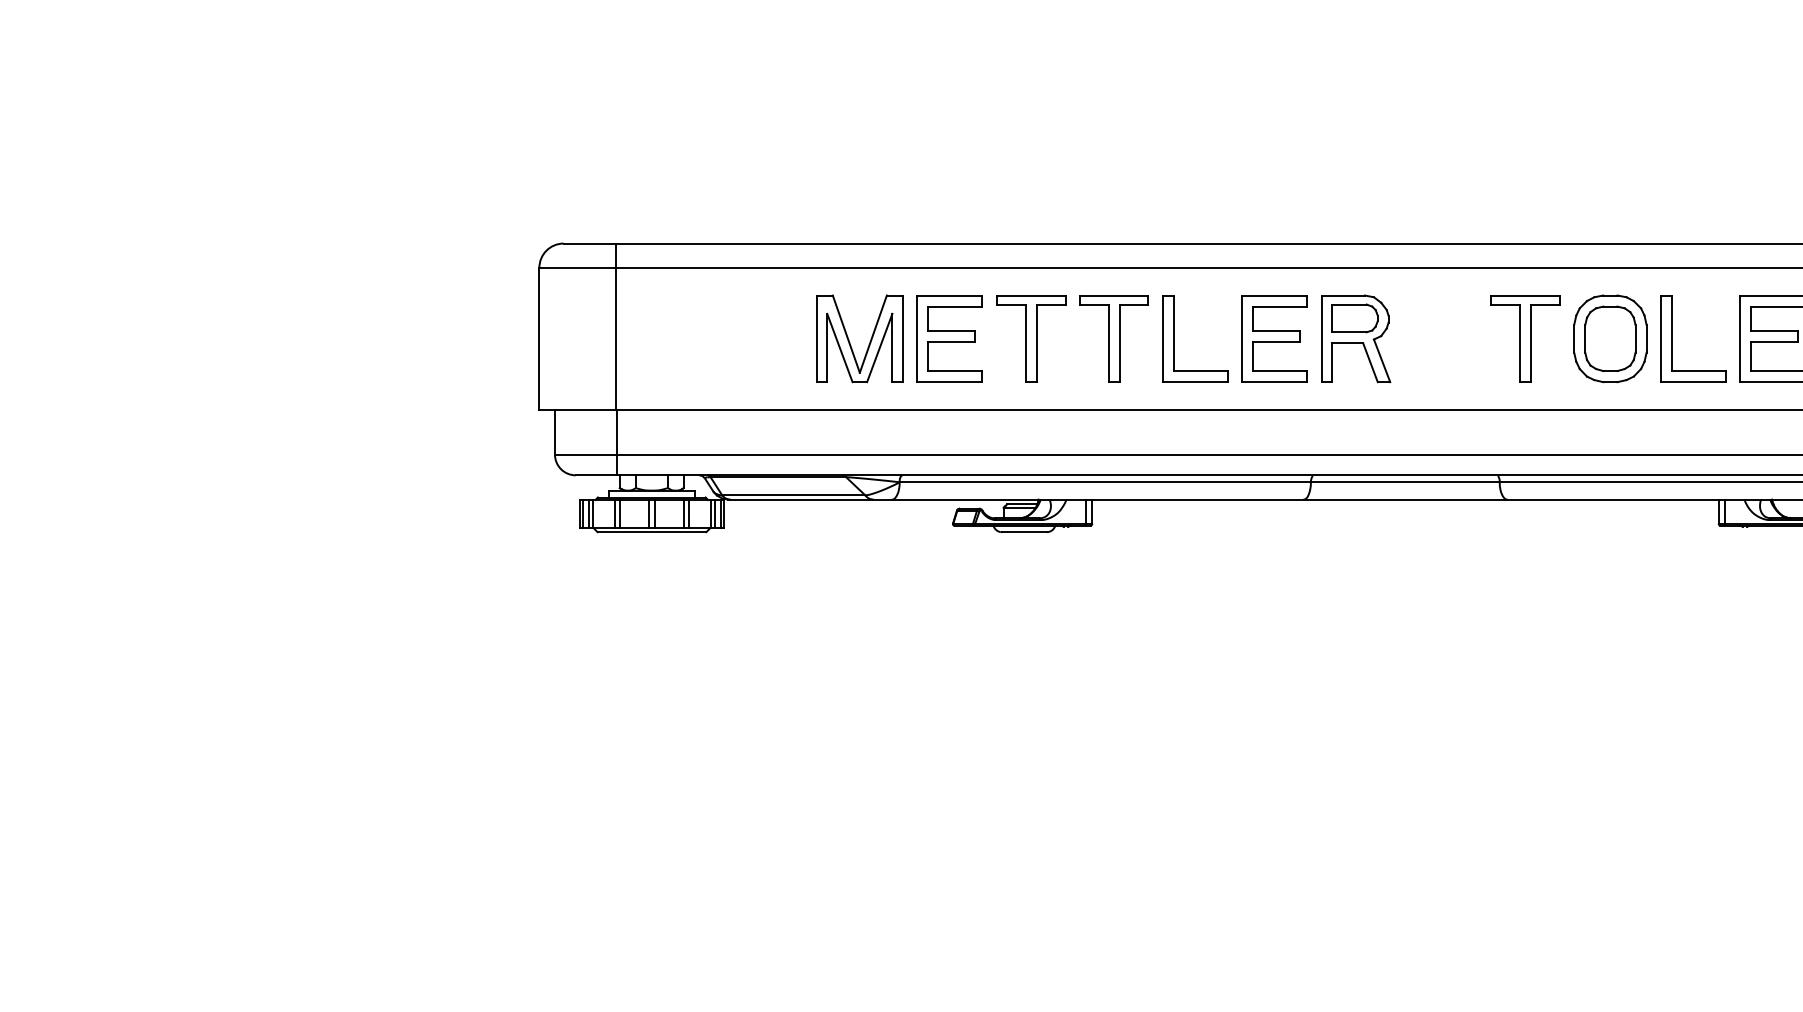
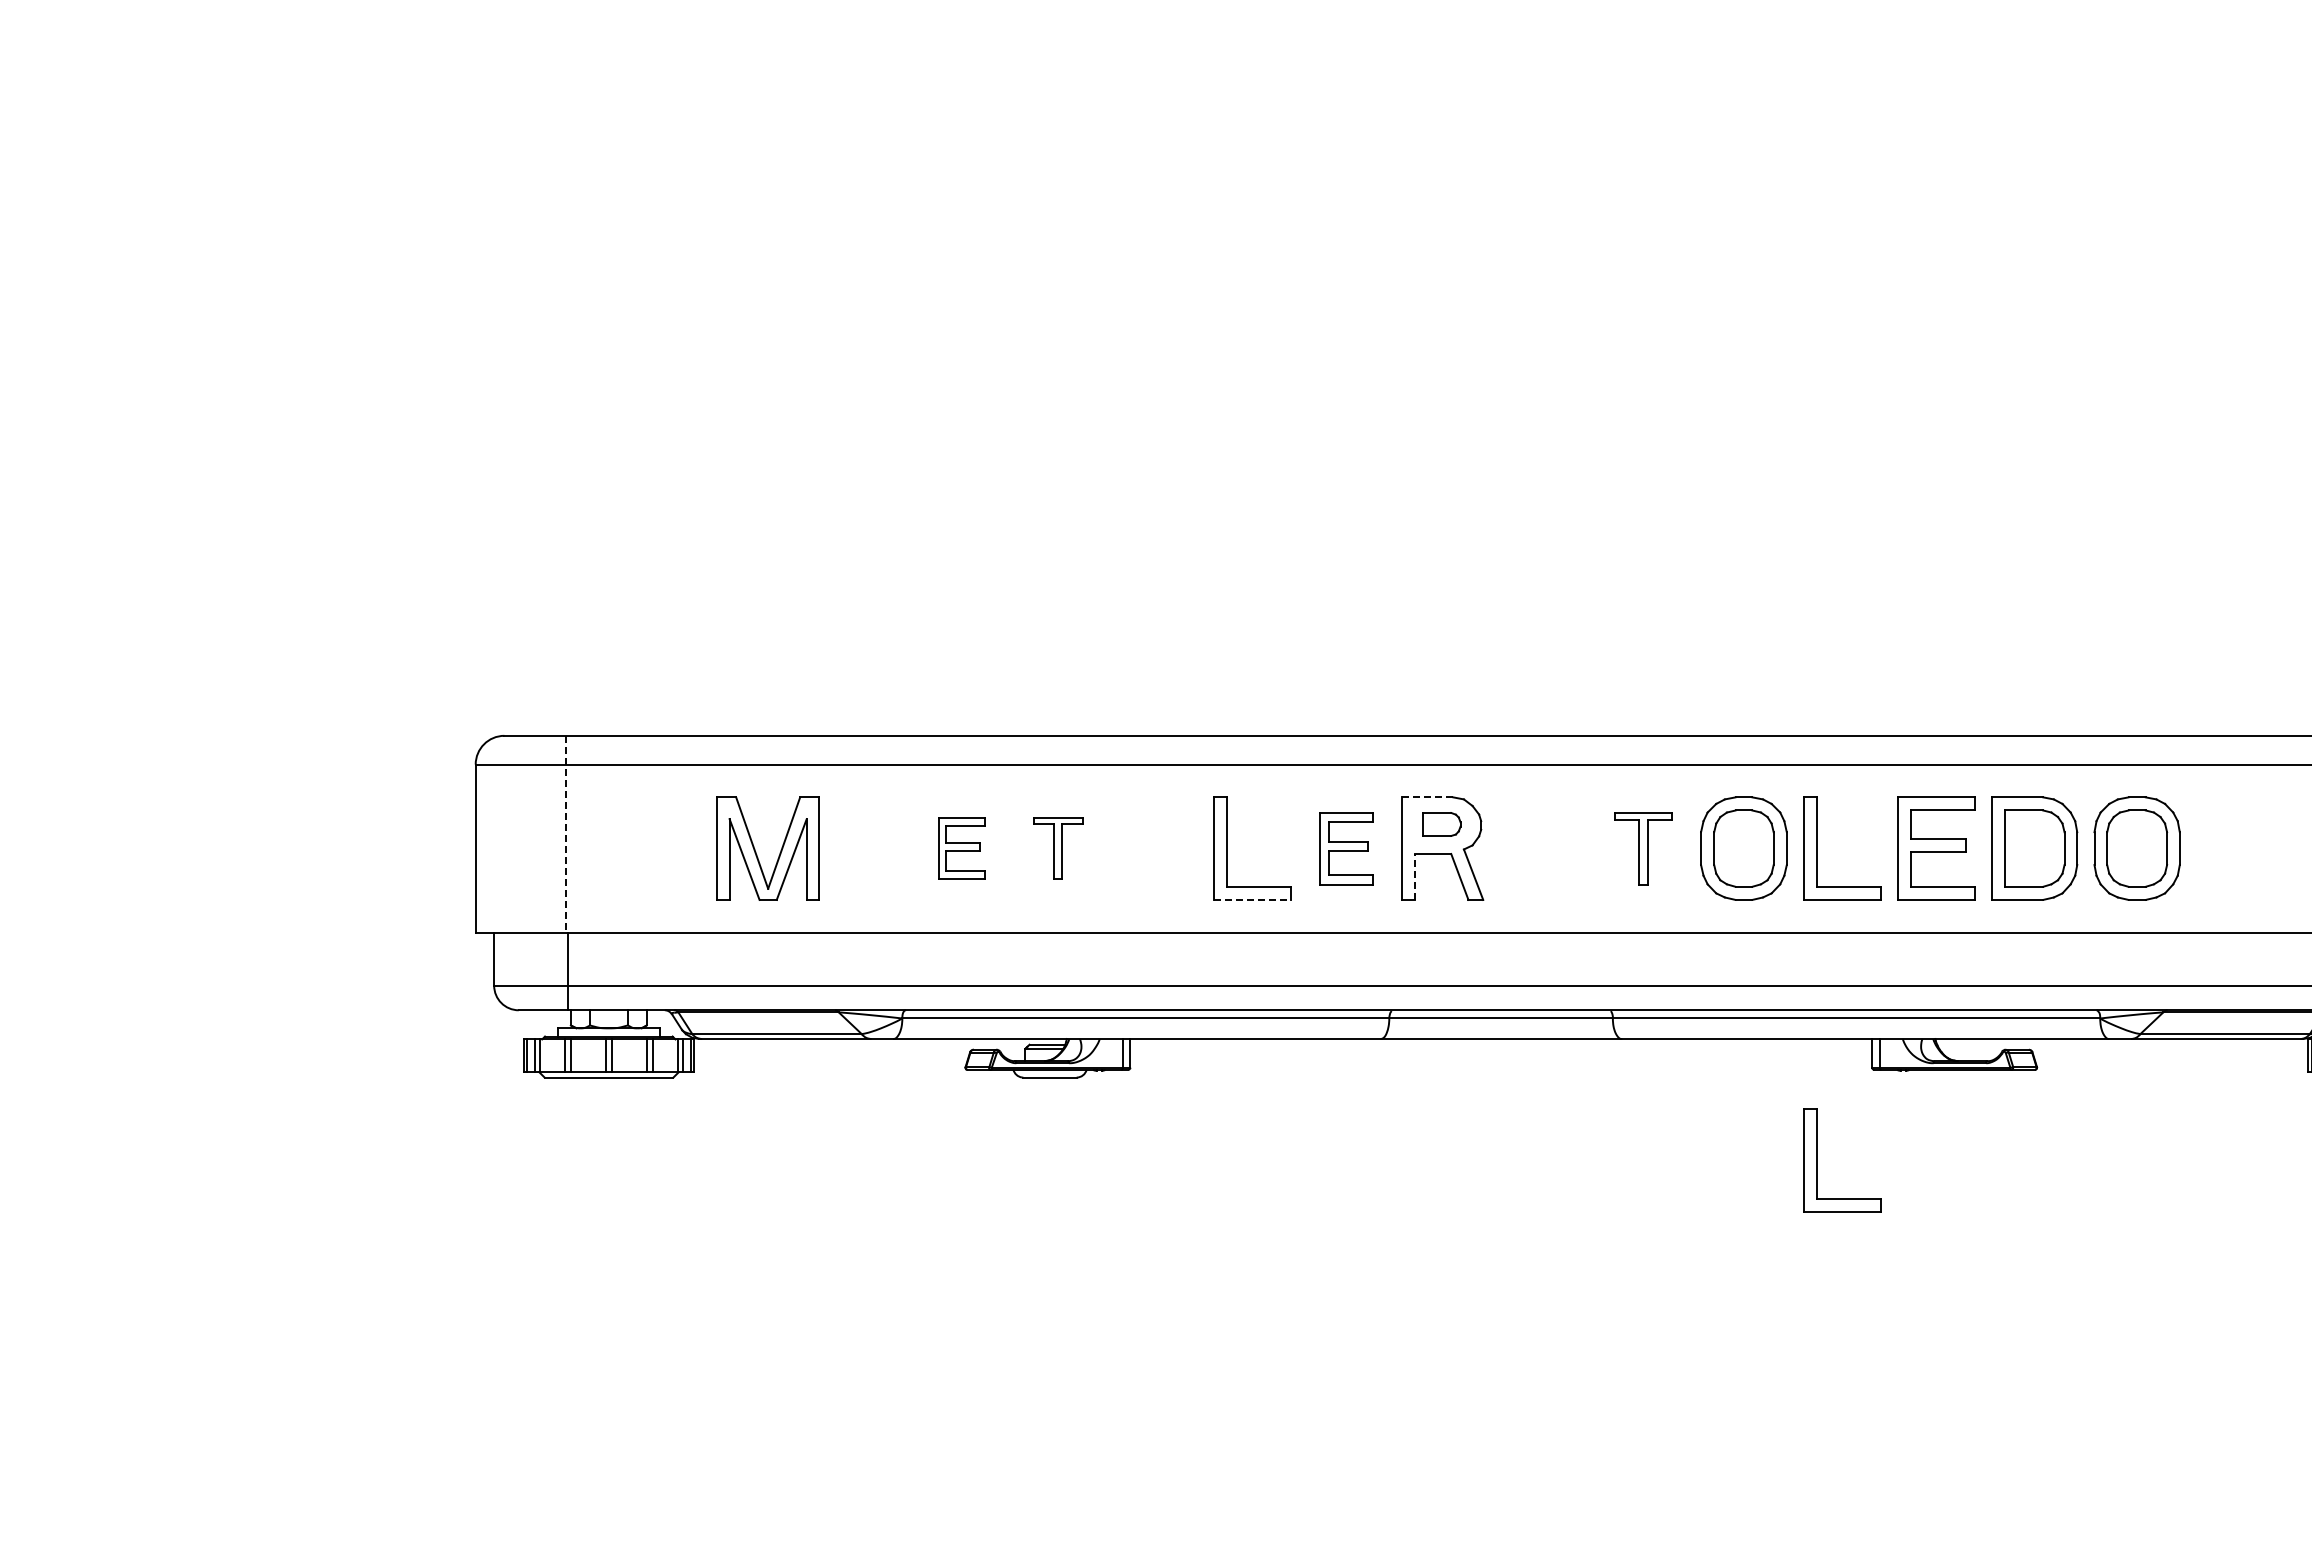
line: (1343, 295) -> (1427, 797), solid -> dashed
part: (1354, 318) -> (1441, 824), size x0.7
line: (615, 326) -> (565, 834), solid -> dashed
part: (949, 338) -> (961, 848), size x0.6
part: (1031, 338) -> (1058, 848), size x0.6
part: (1114, 338) -> (1156, 848), removed
part: (1274, 338) -> (1346, 848), size x0.7
part: (1525, 338) -> (1643, 848), size x0.7
part: (849, 341) -> (756, 851), moved
line: (1332, 362) -> (1414, 876), solid -> dashed
line: (1195, 381) -> (1252, 899), solid -> dashed
part: (1672, 602) -> (1817, 1160), added

